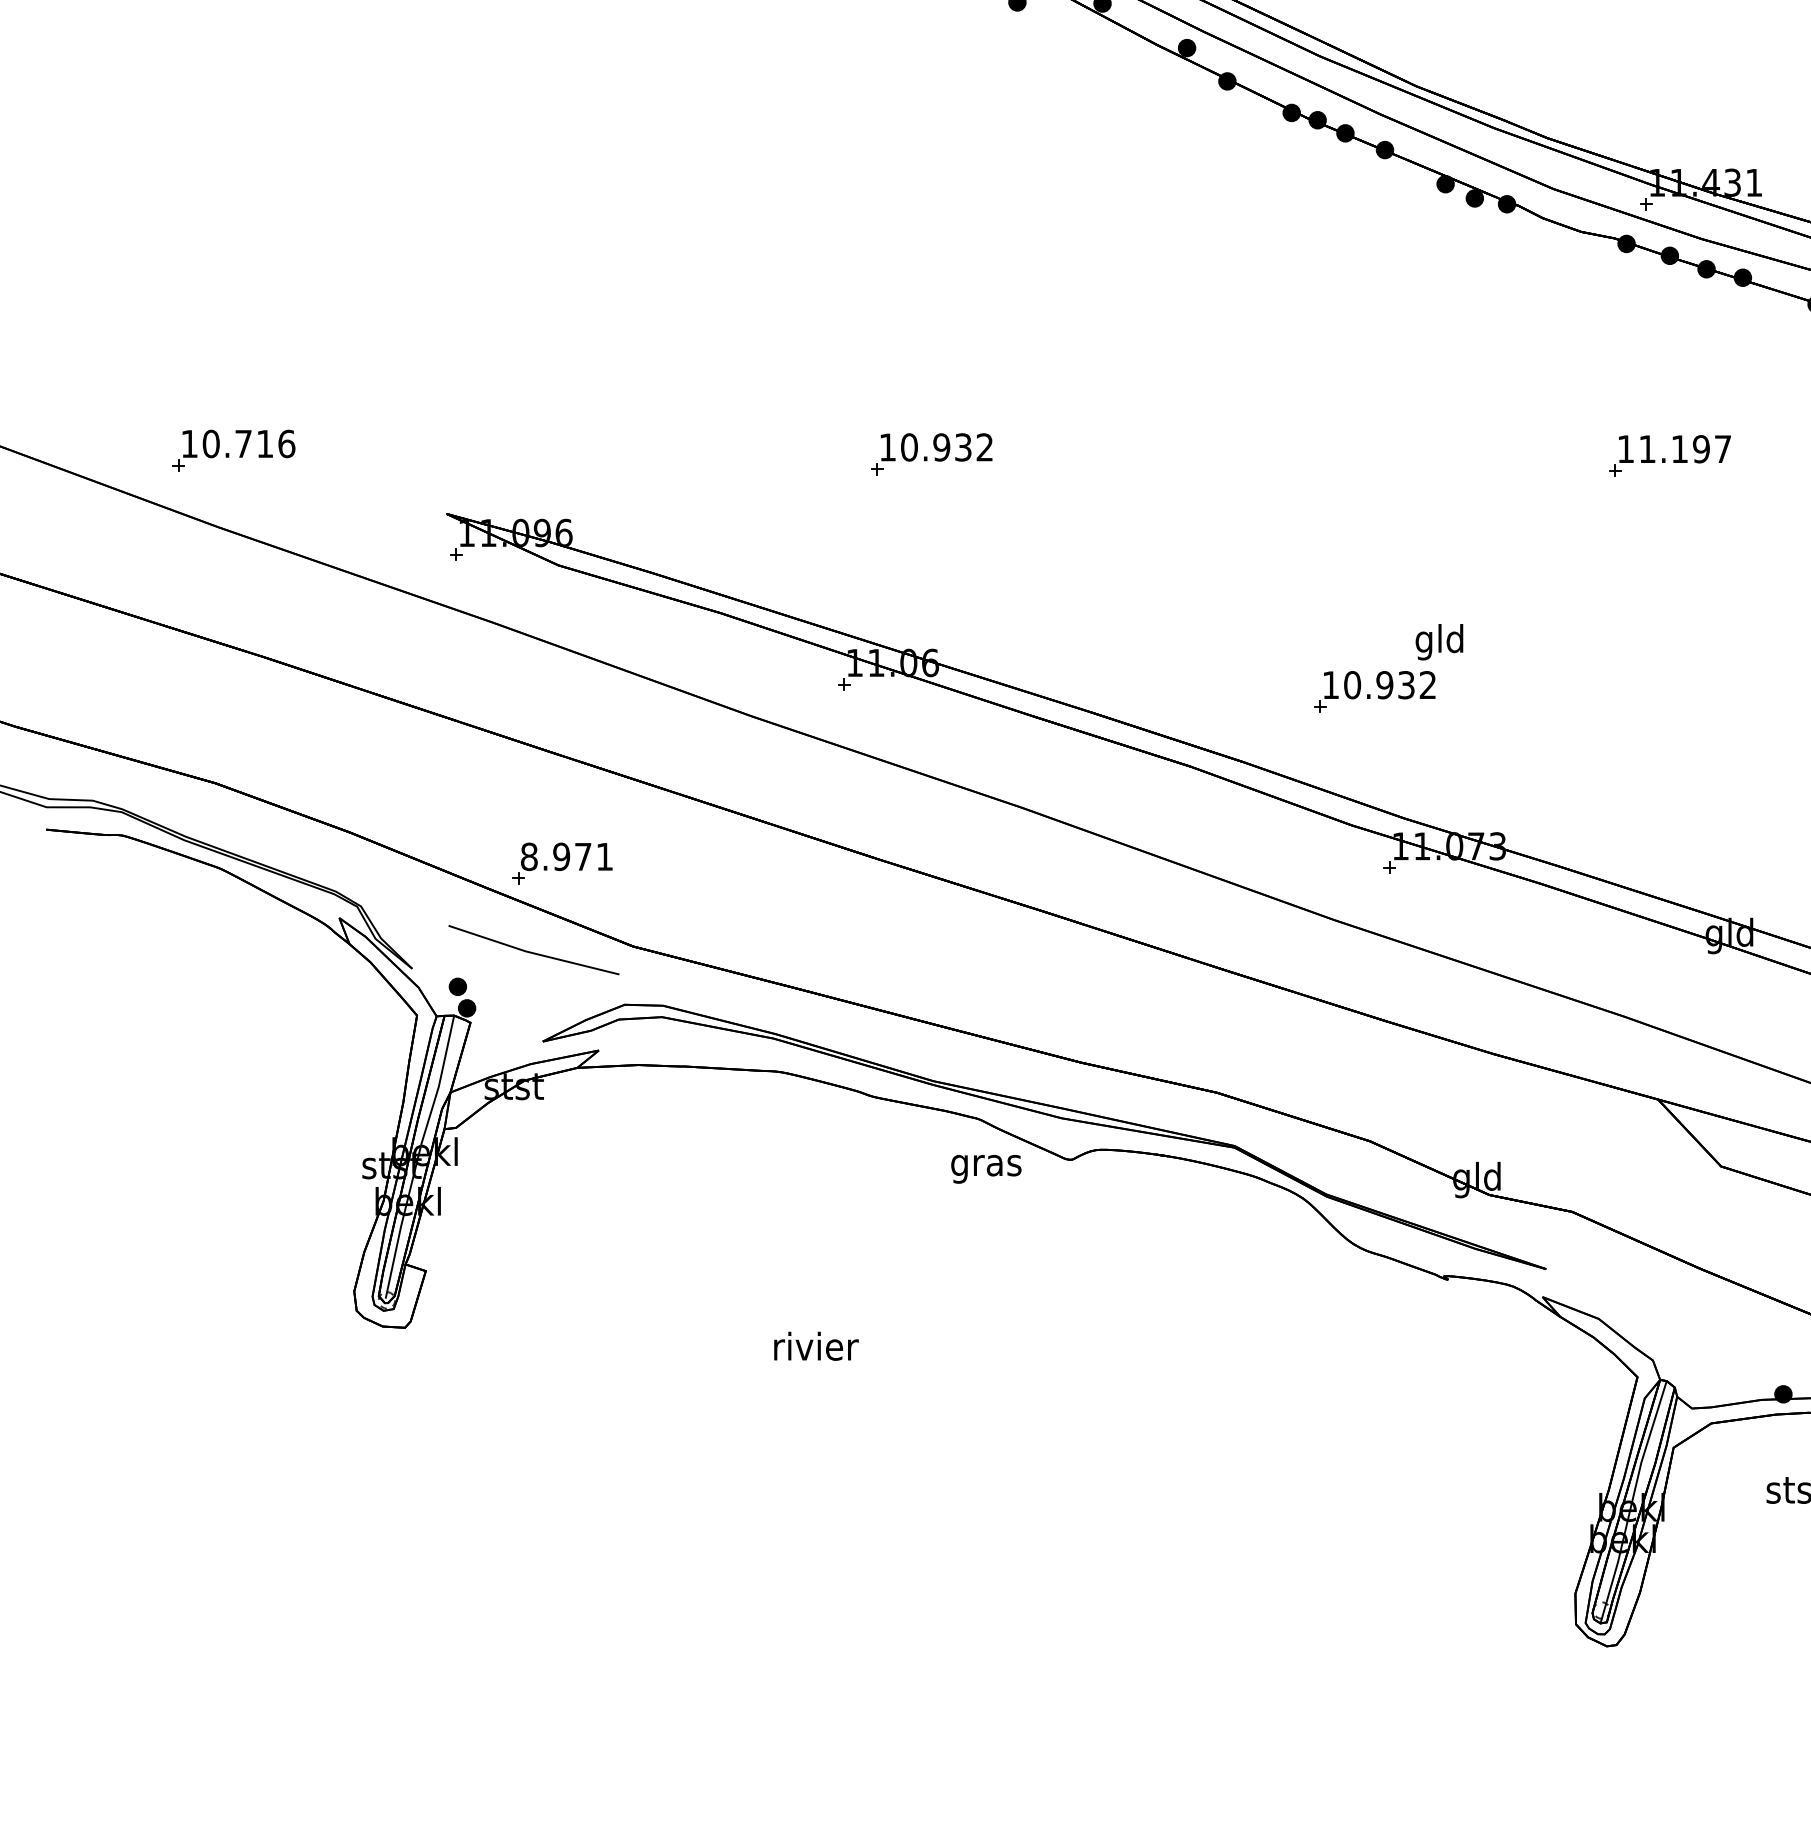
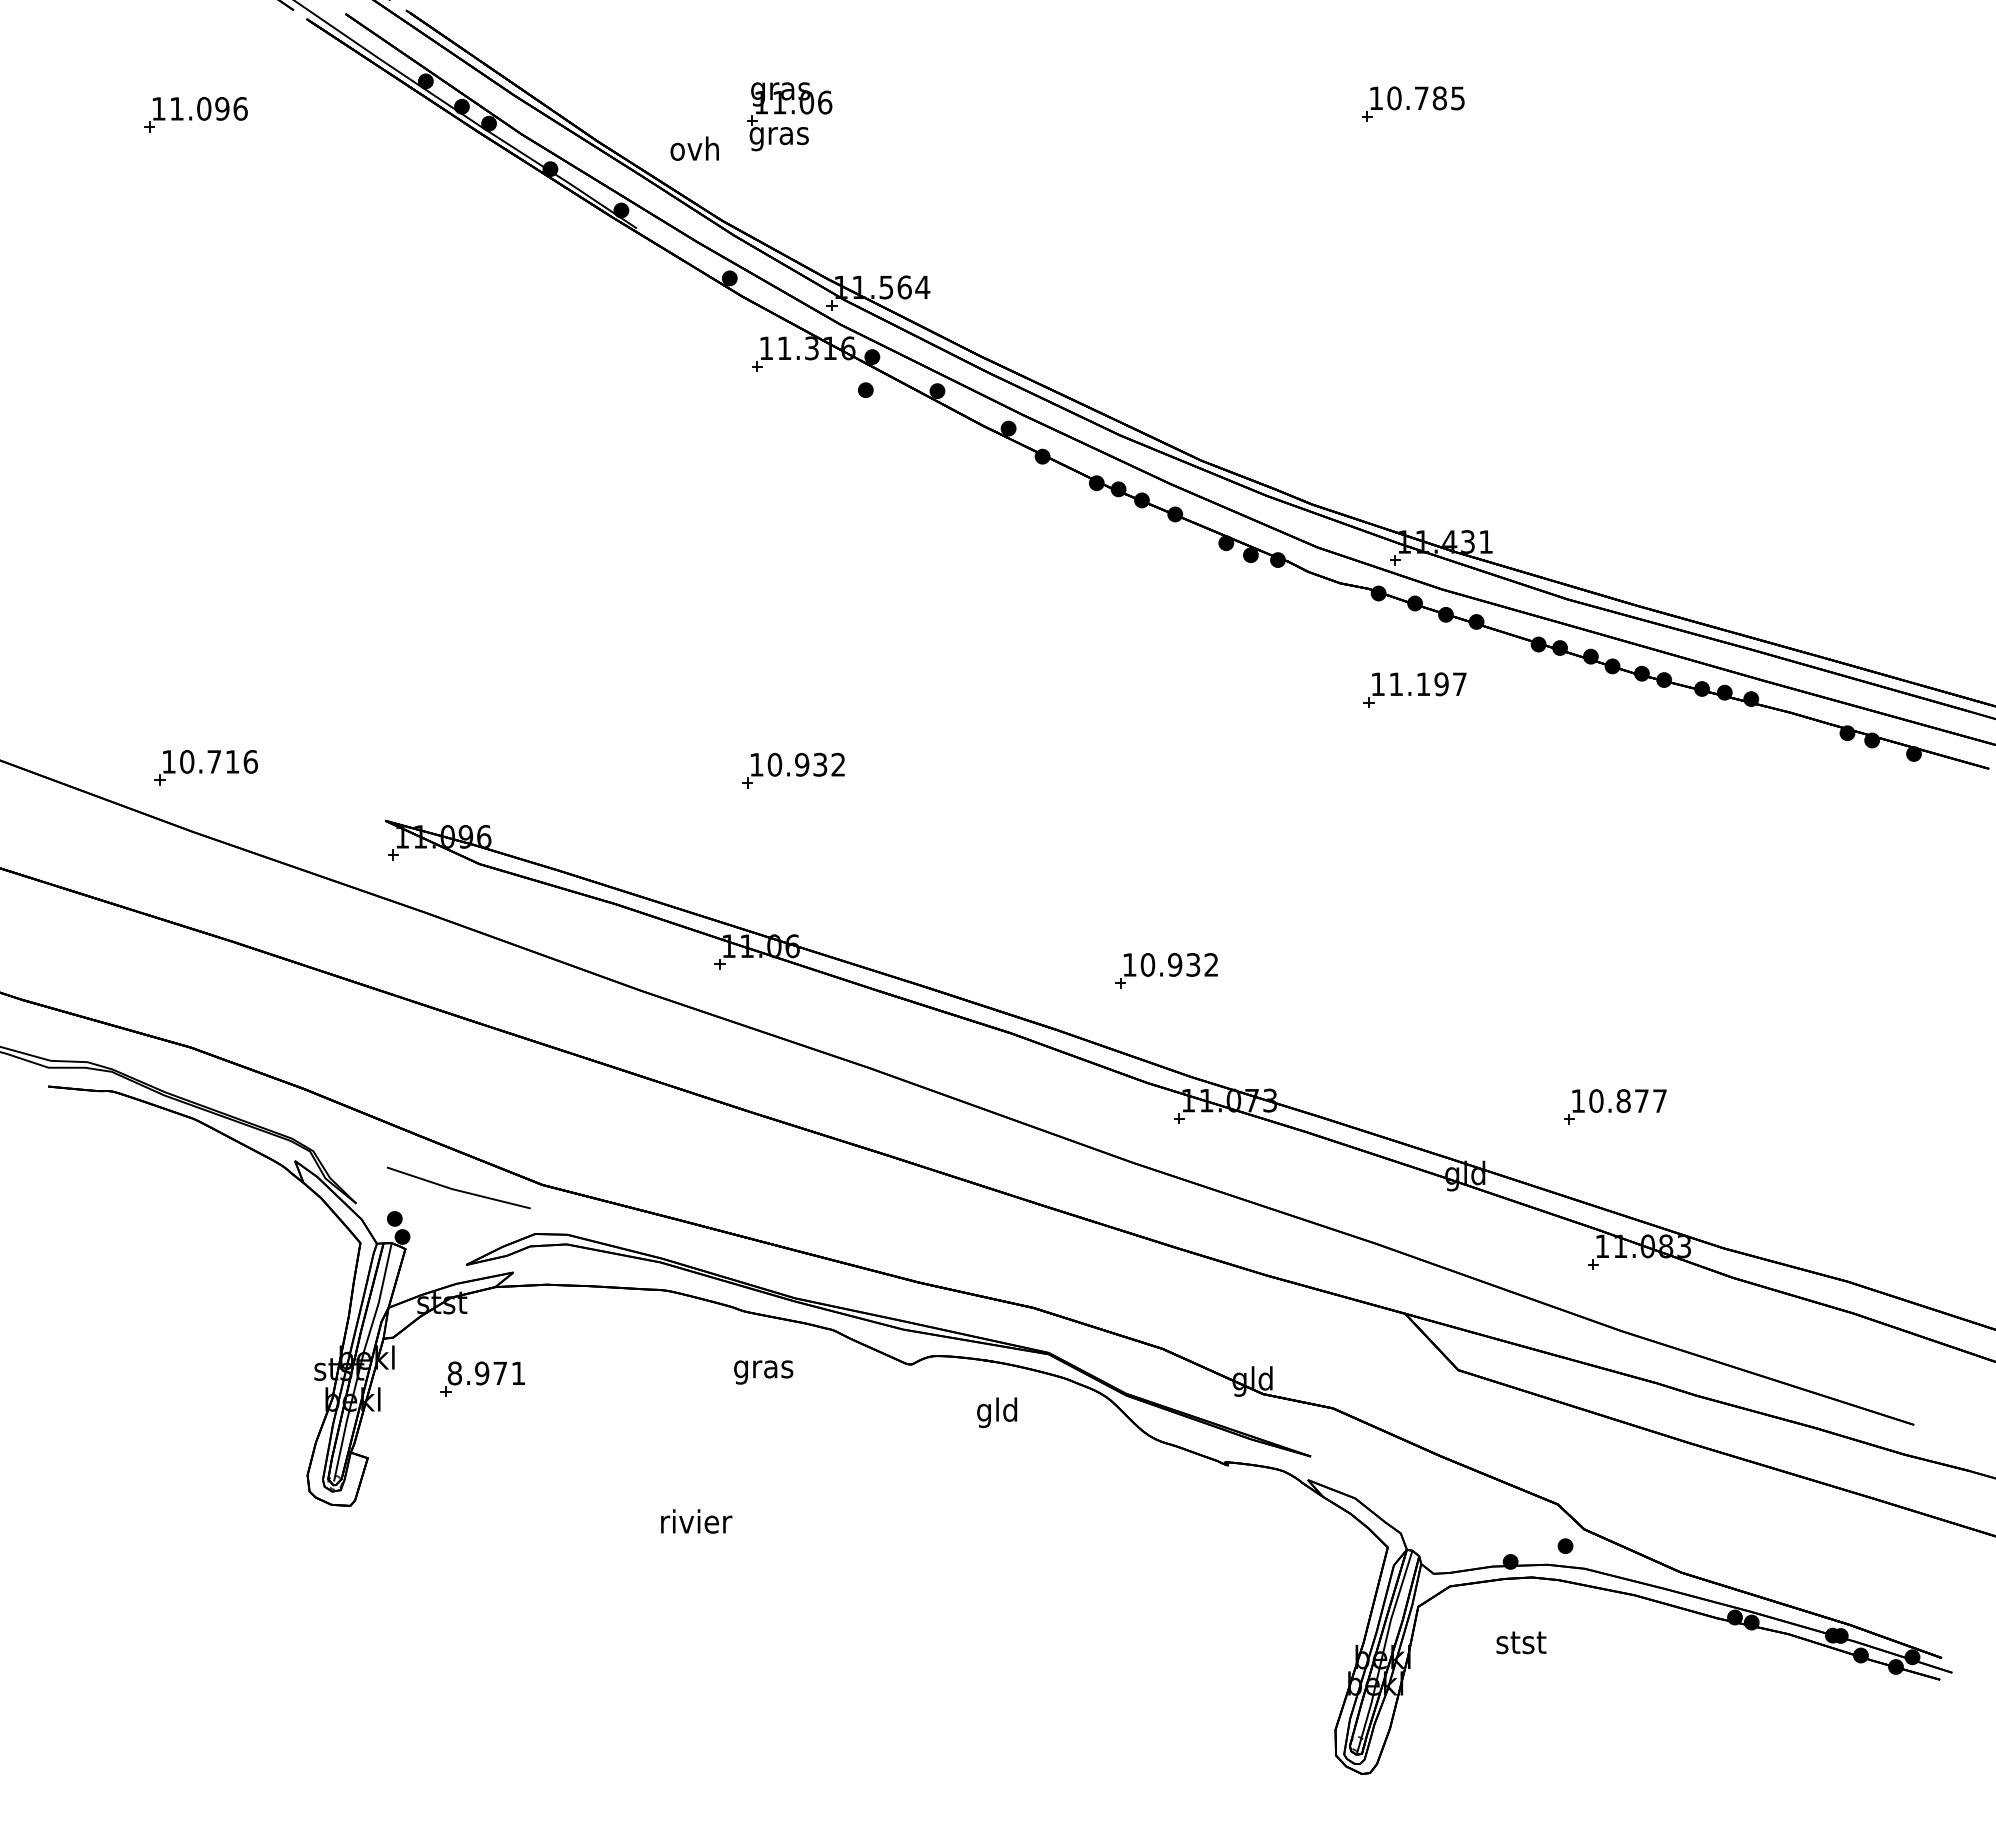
part: (1669, 455) -> (1414, 689), moved
text: (1438, 641) -> (996, 1412), moved
part: (562, 862) -> (482, 1378), moved
text: (986, 1169) -> (763, 1372), moved

